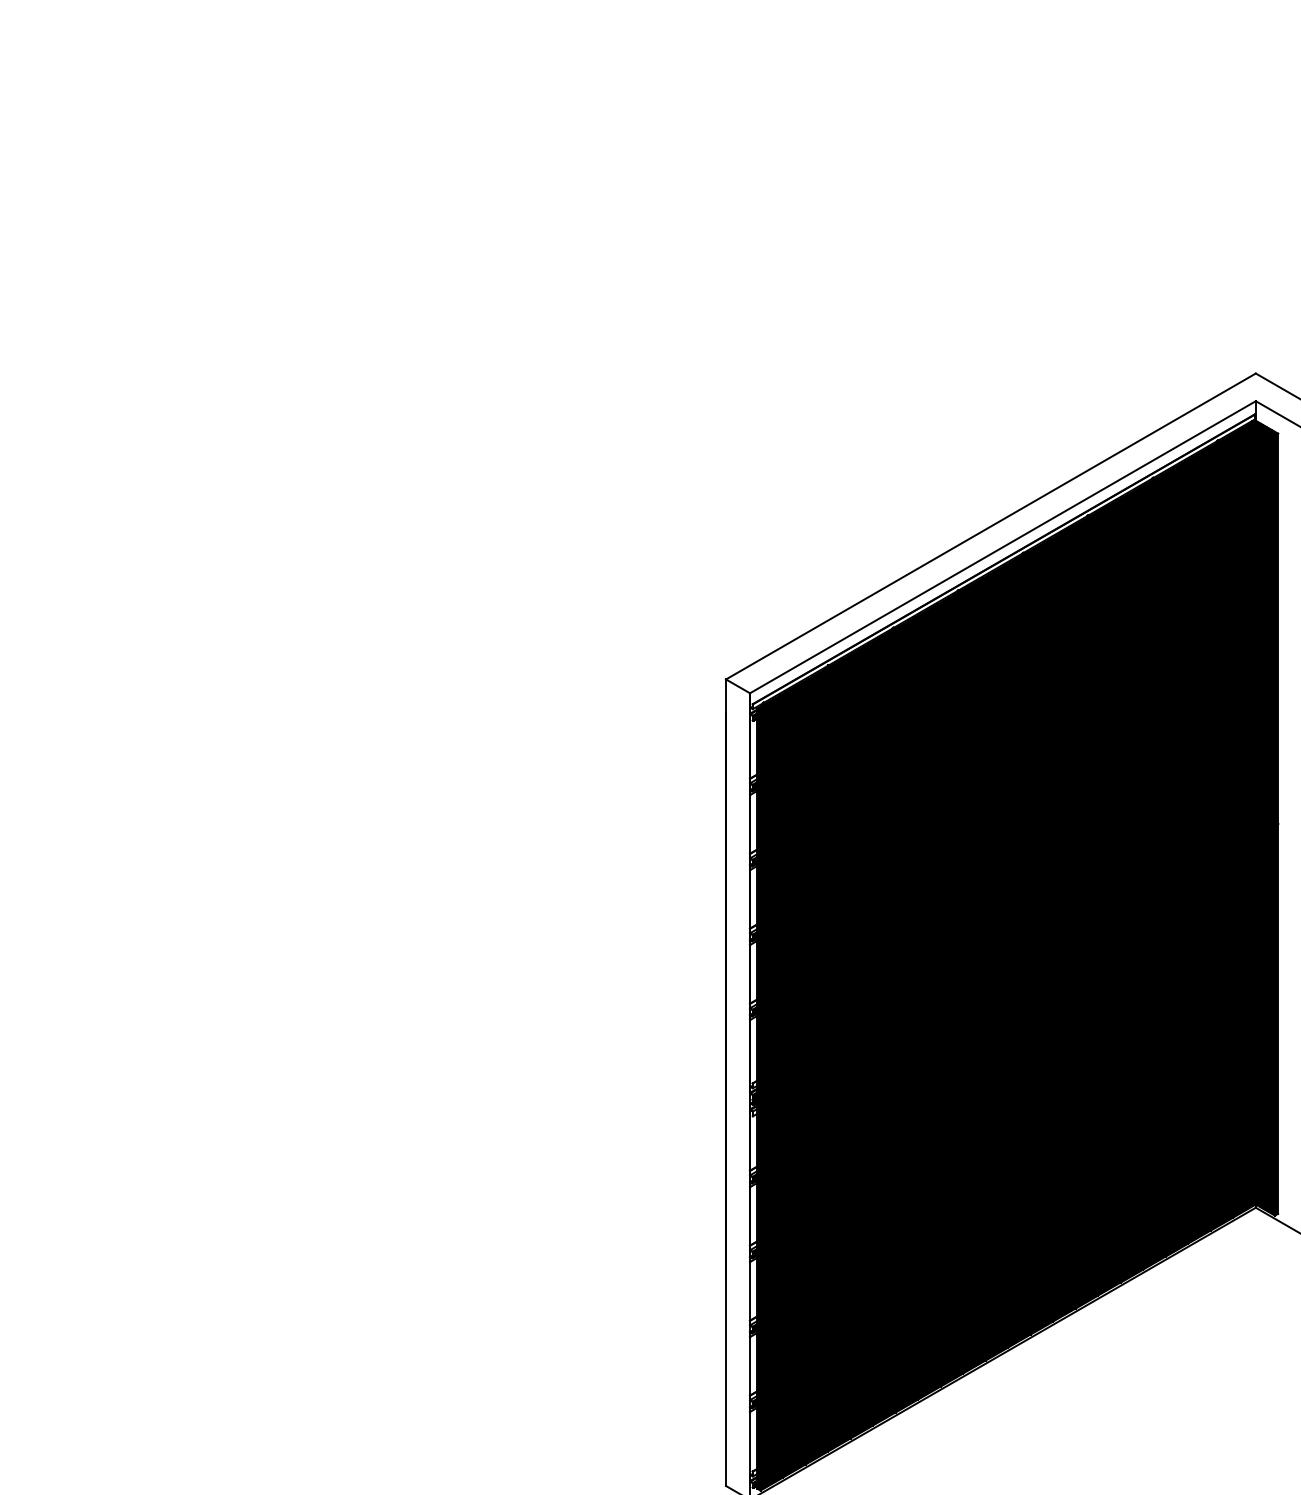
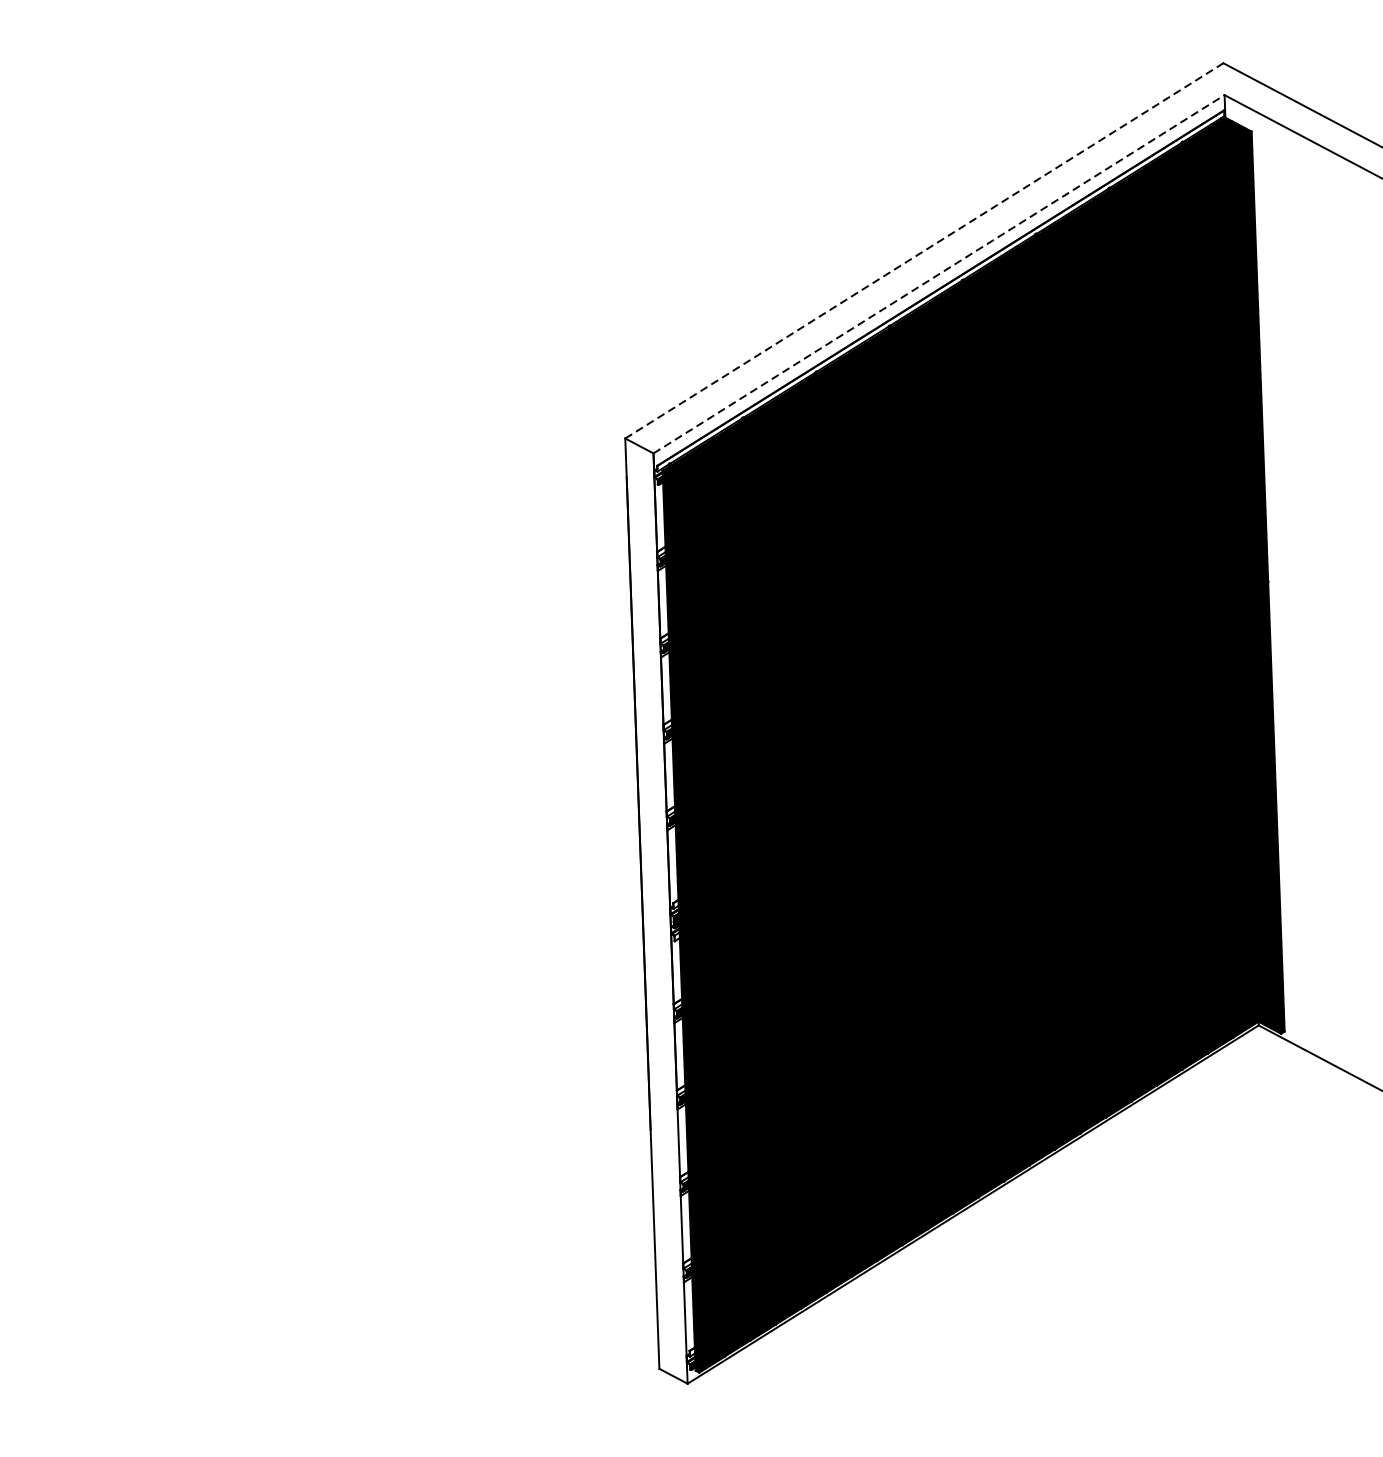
line: (990, 526) -> (923, 250), solid -> dashed
line: (1003, 546) -> (939, 273), solid -> dashed

